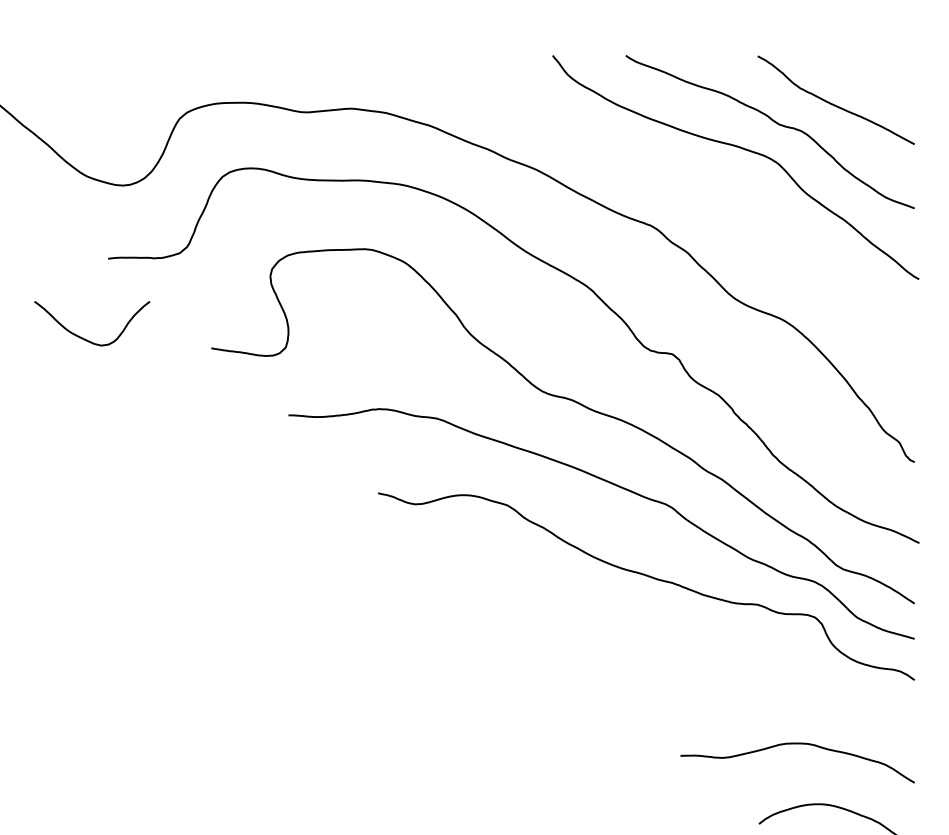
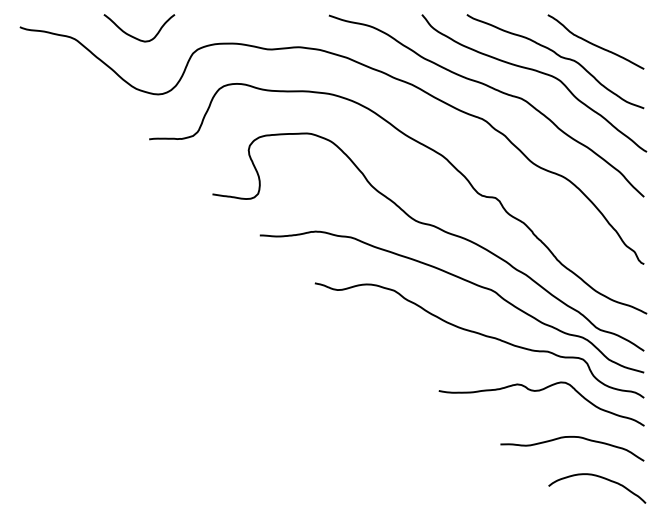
curve: (670, 179) -> (494, 90), added
curve: (84, 337) -> (134, 36), moved
curve: (745, 669) -> (540, 391), added

